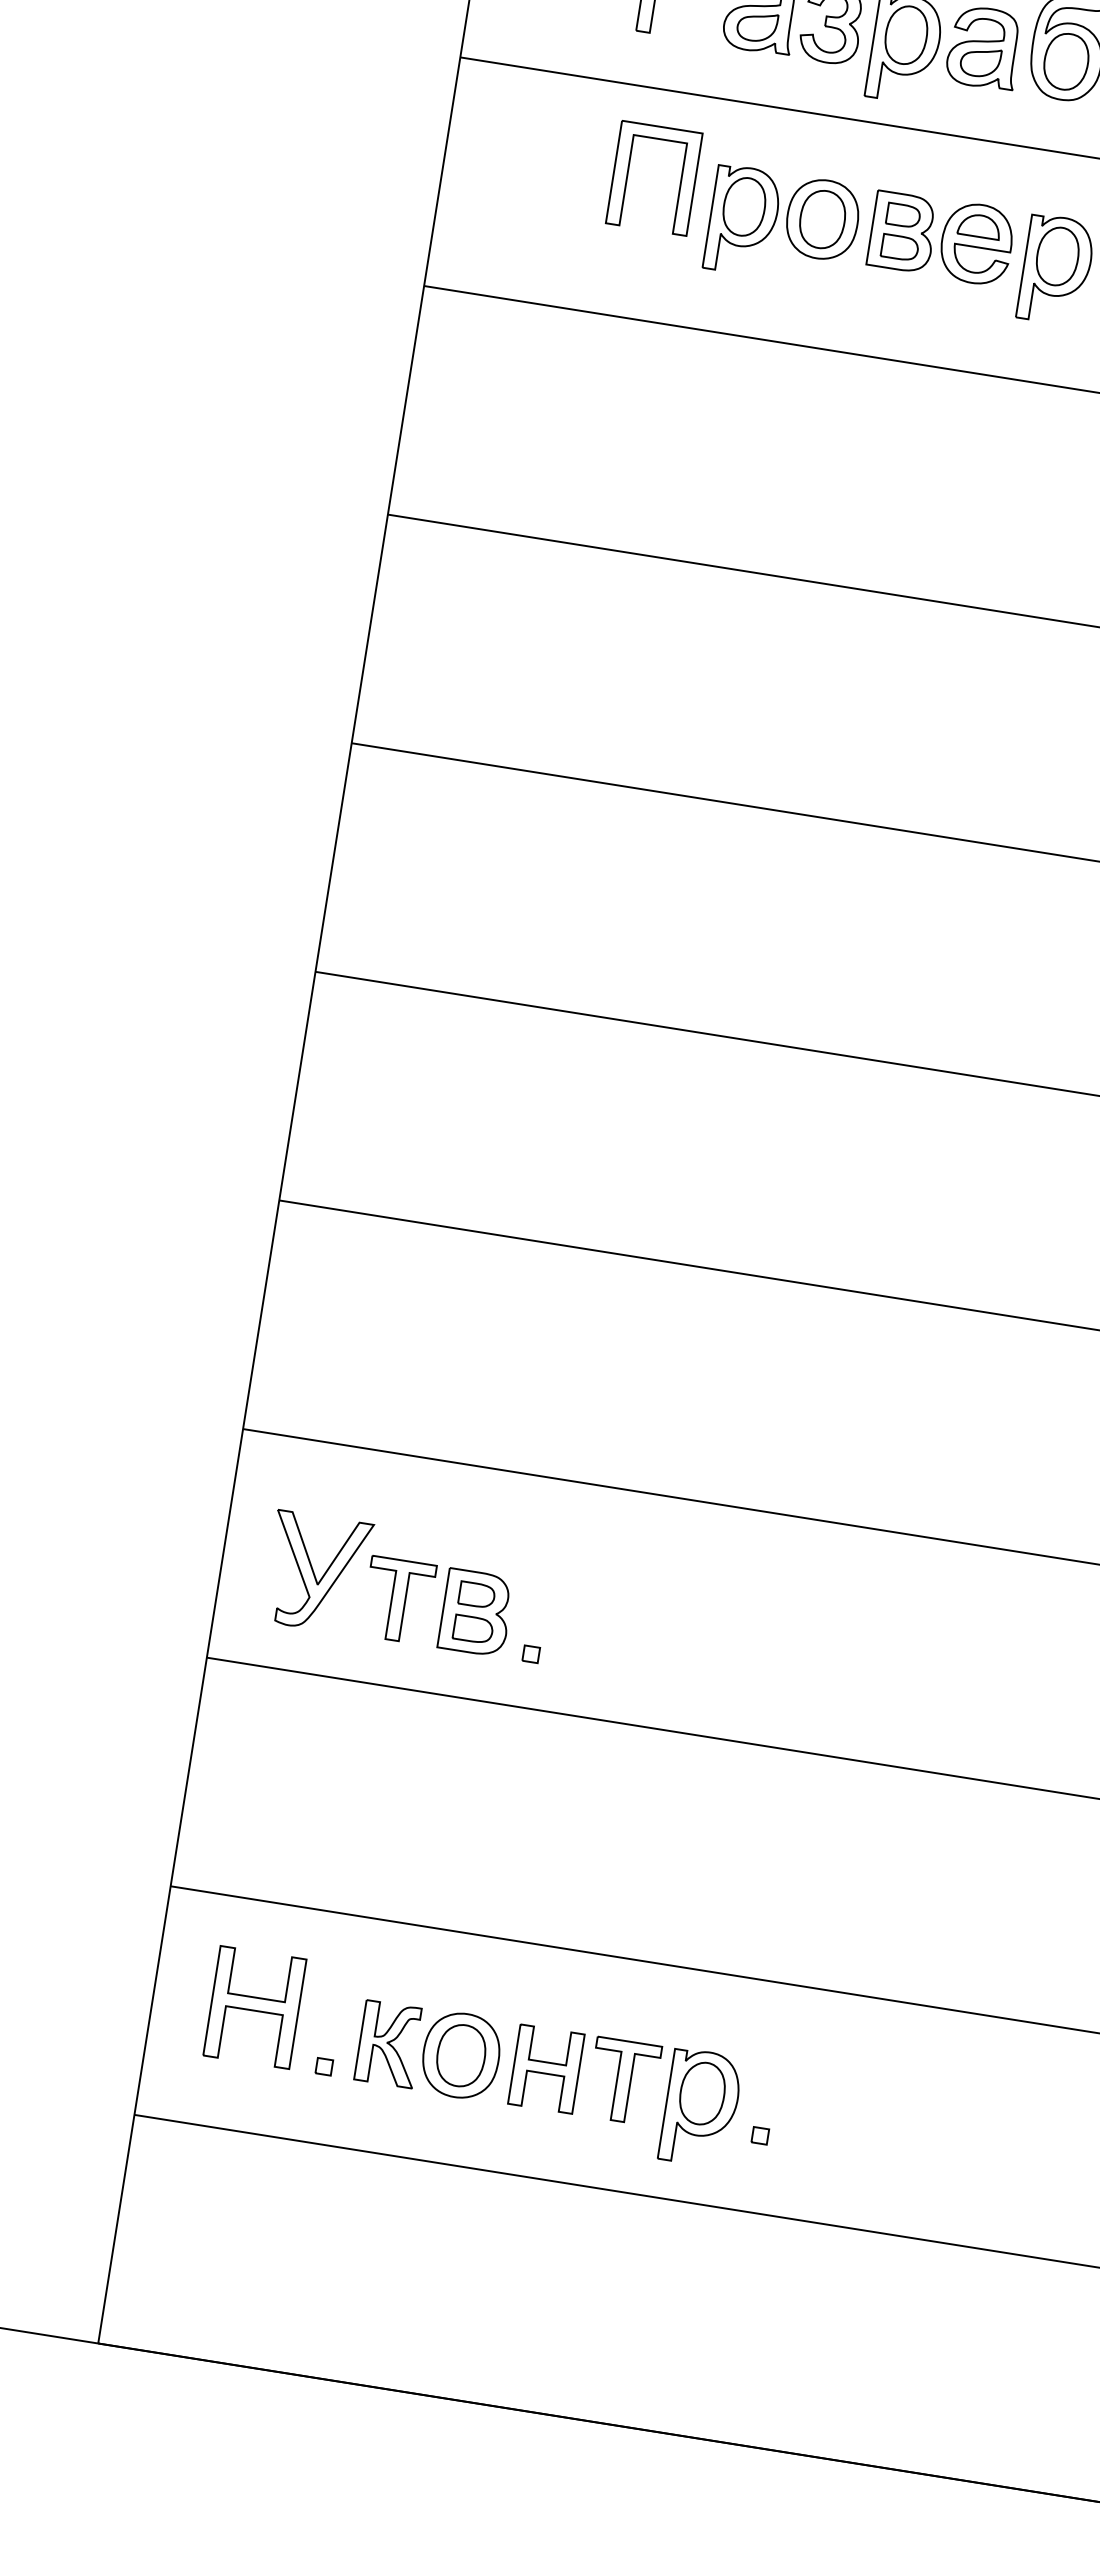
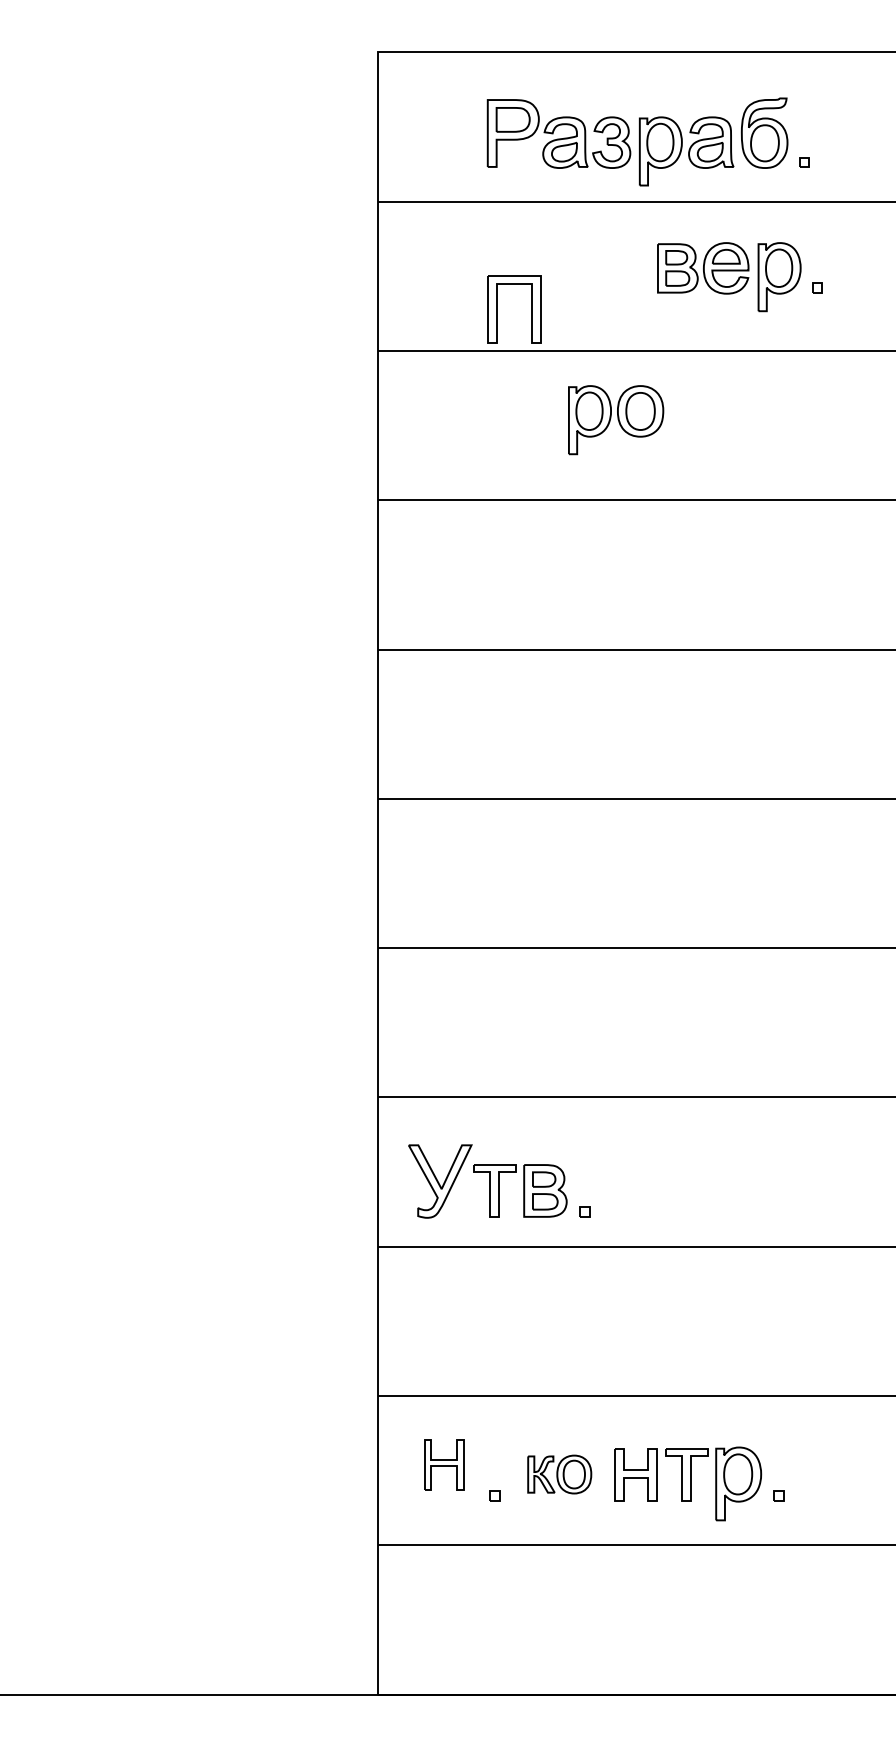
part: (628, 174) -> (497, 309), moved
part: (783, 227) -> (616, 420), moved
part: (253, 2006) -> (443, 1464), size x0.7
part: (428, 2050) -> (559, 1474), size x0.7

